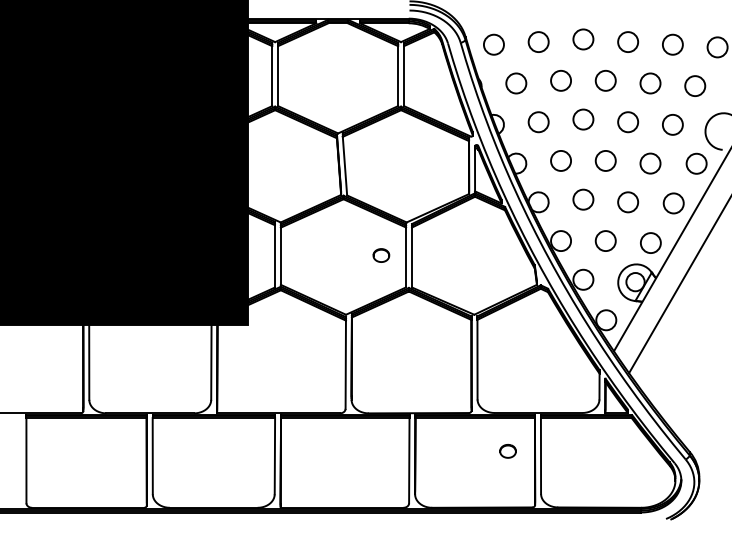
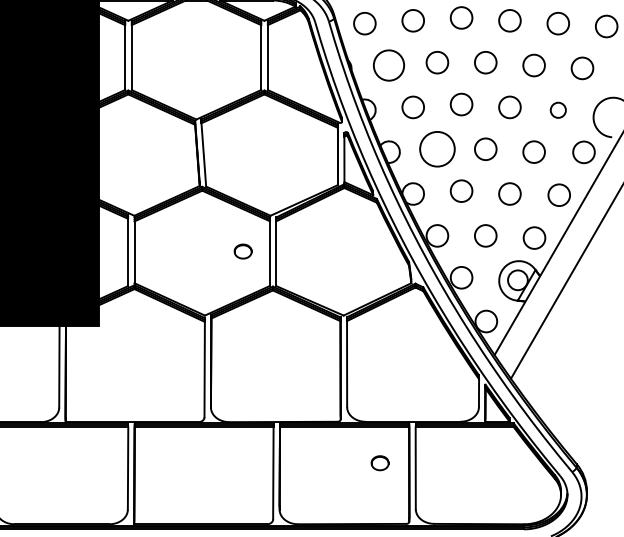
circle: (516, 83) -> (389, 65), size x1.4
circle: (672, 124) -> (557, 109), size x0.7
circle: (560, 160) -> (436, 148), size x1.6

